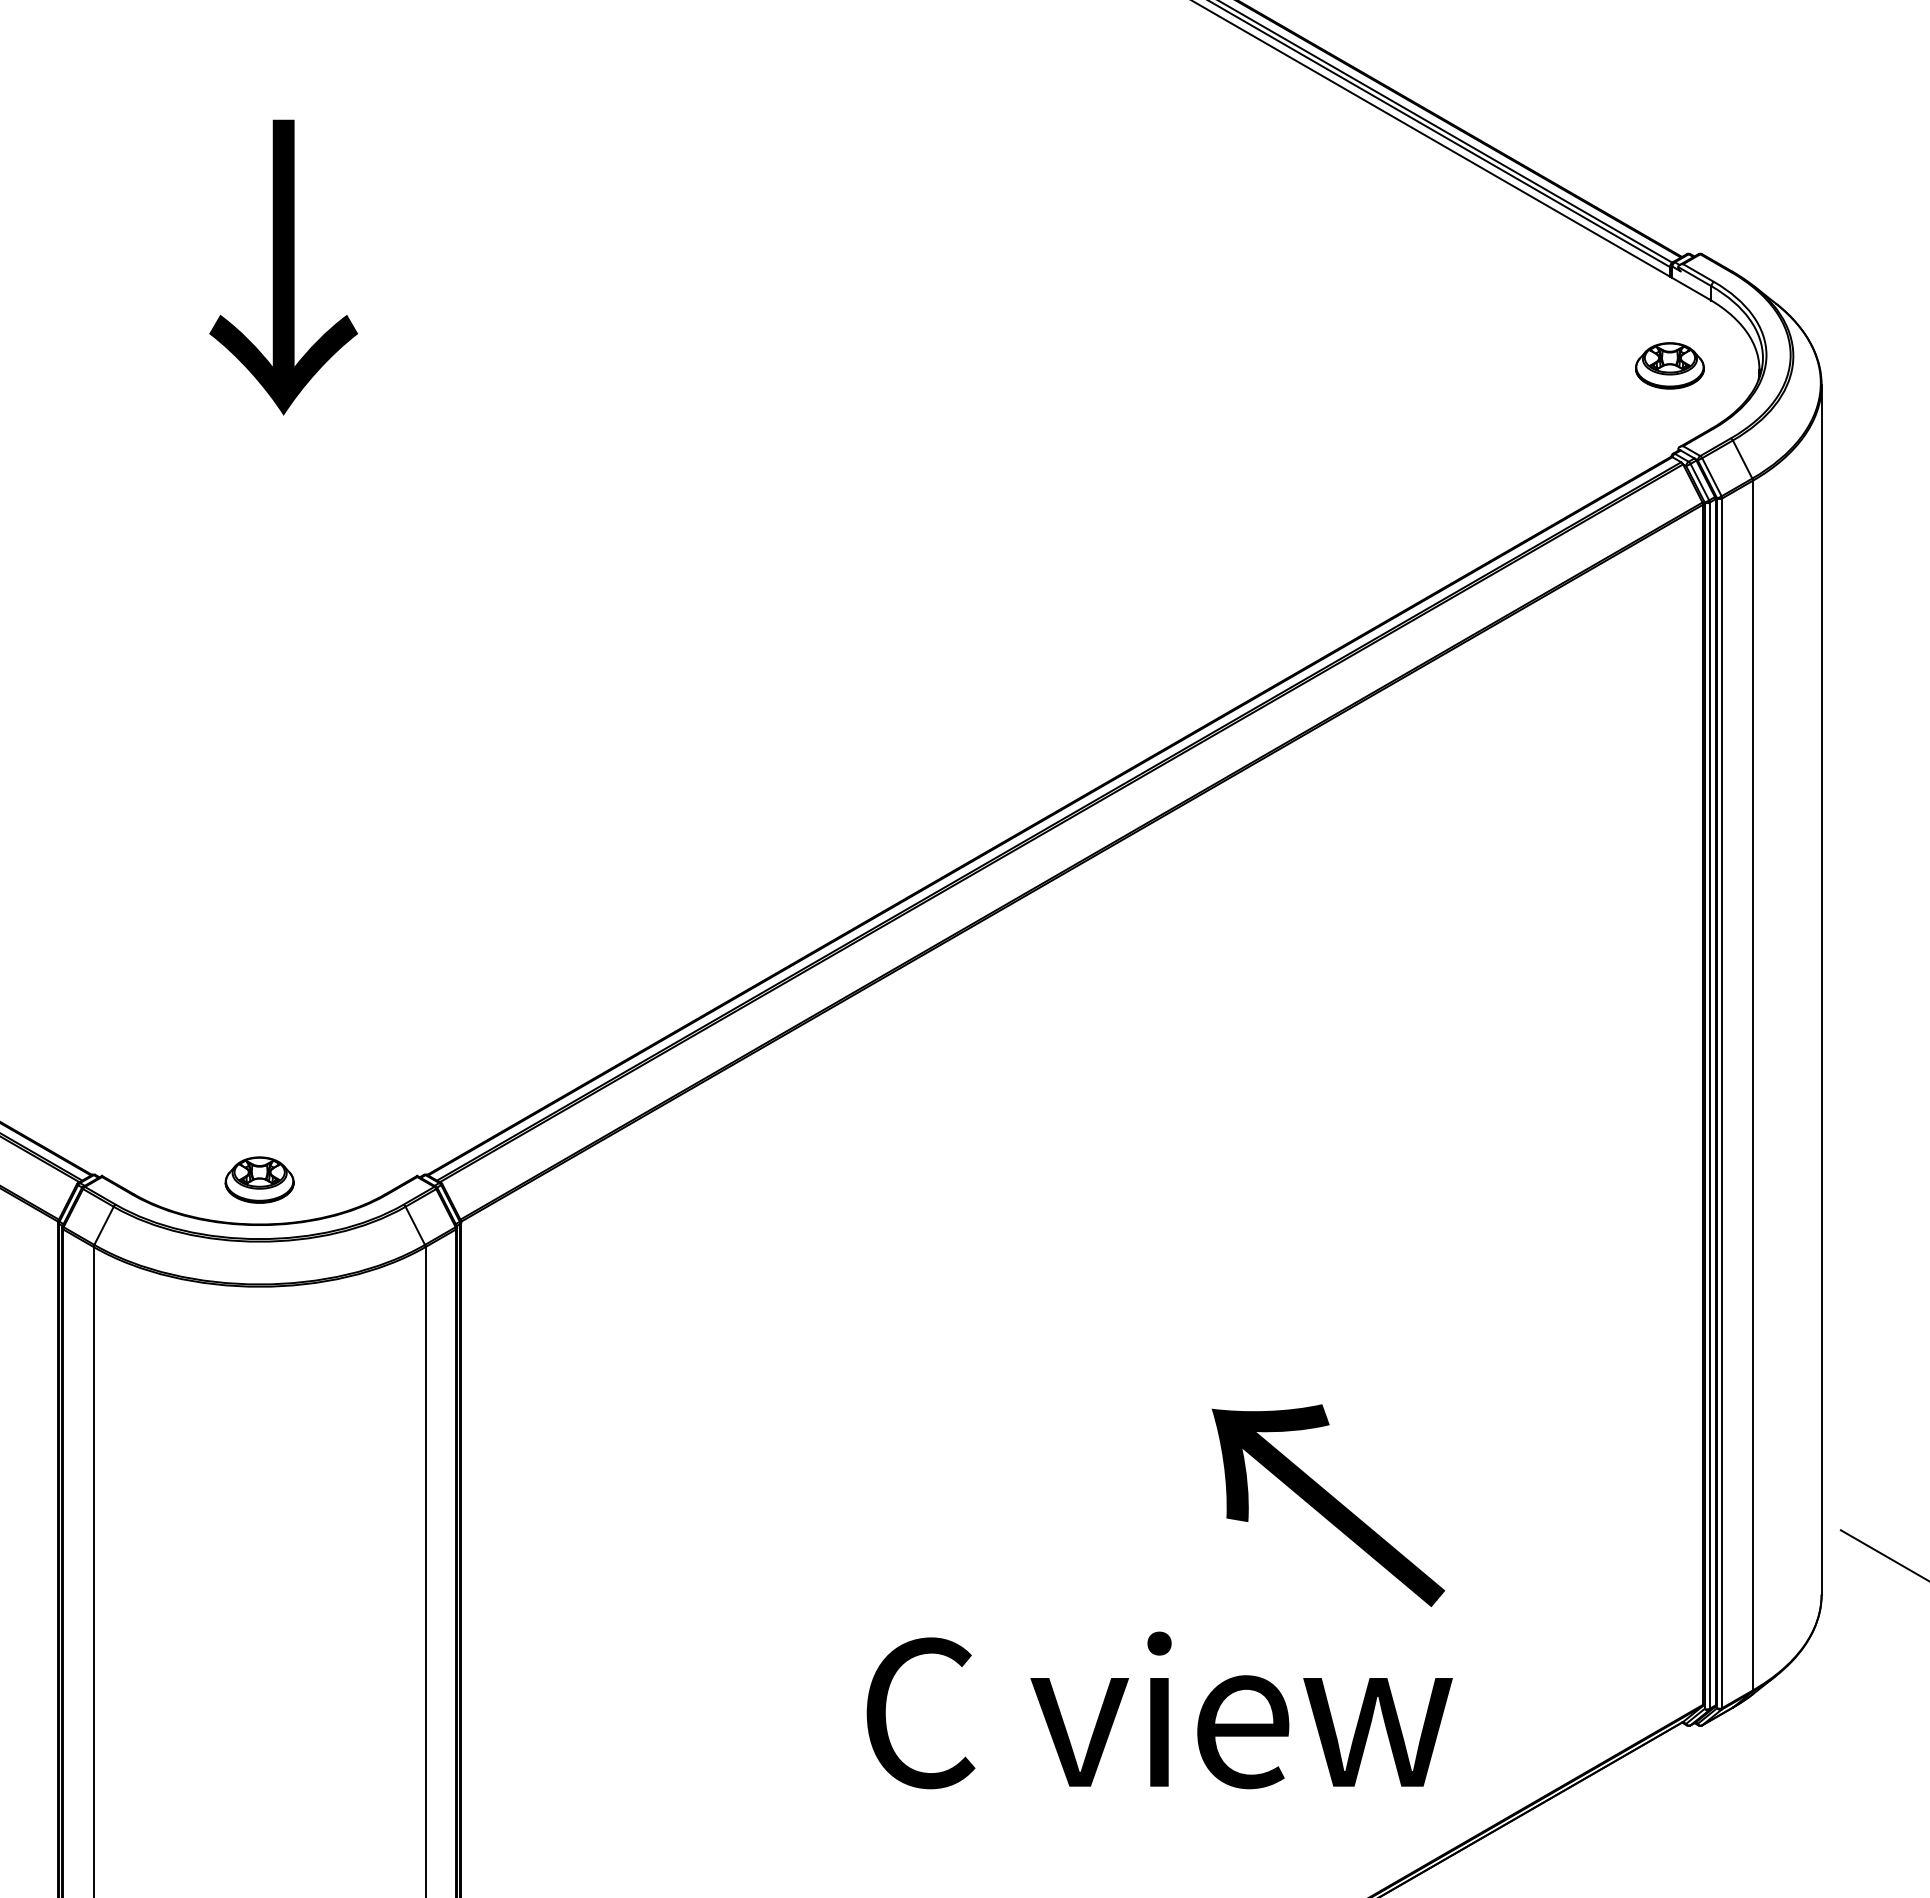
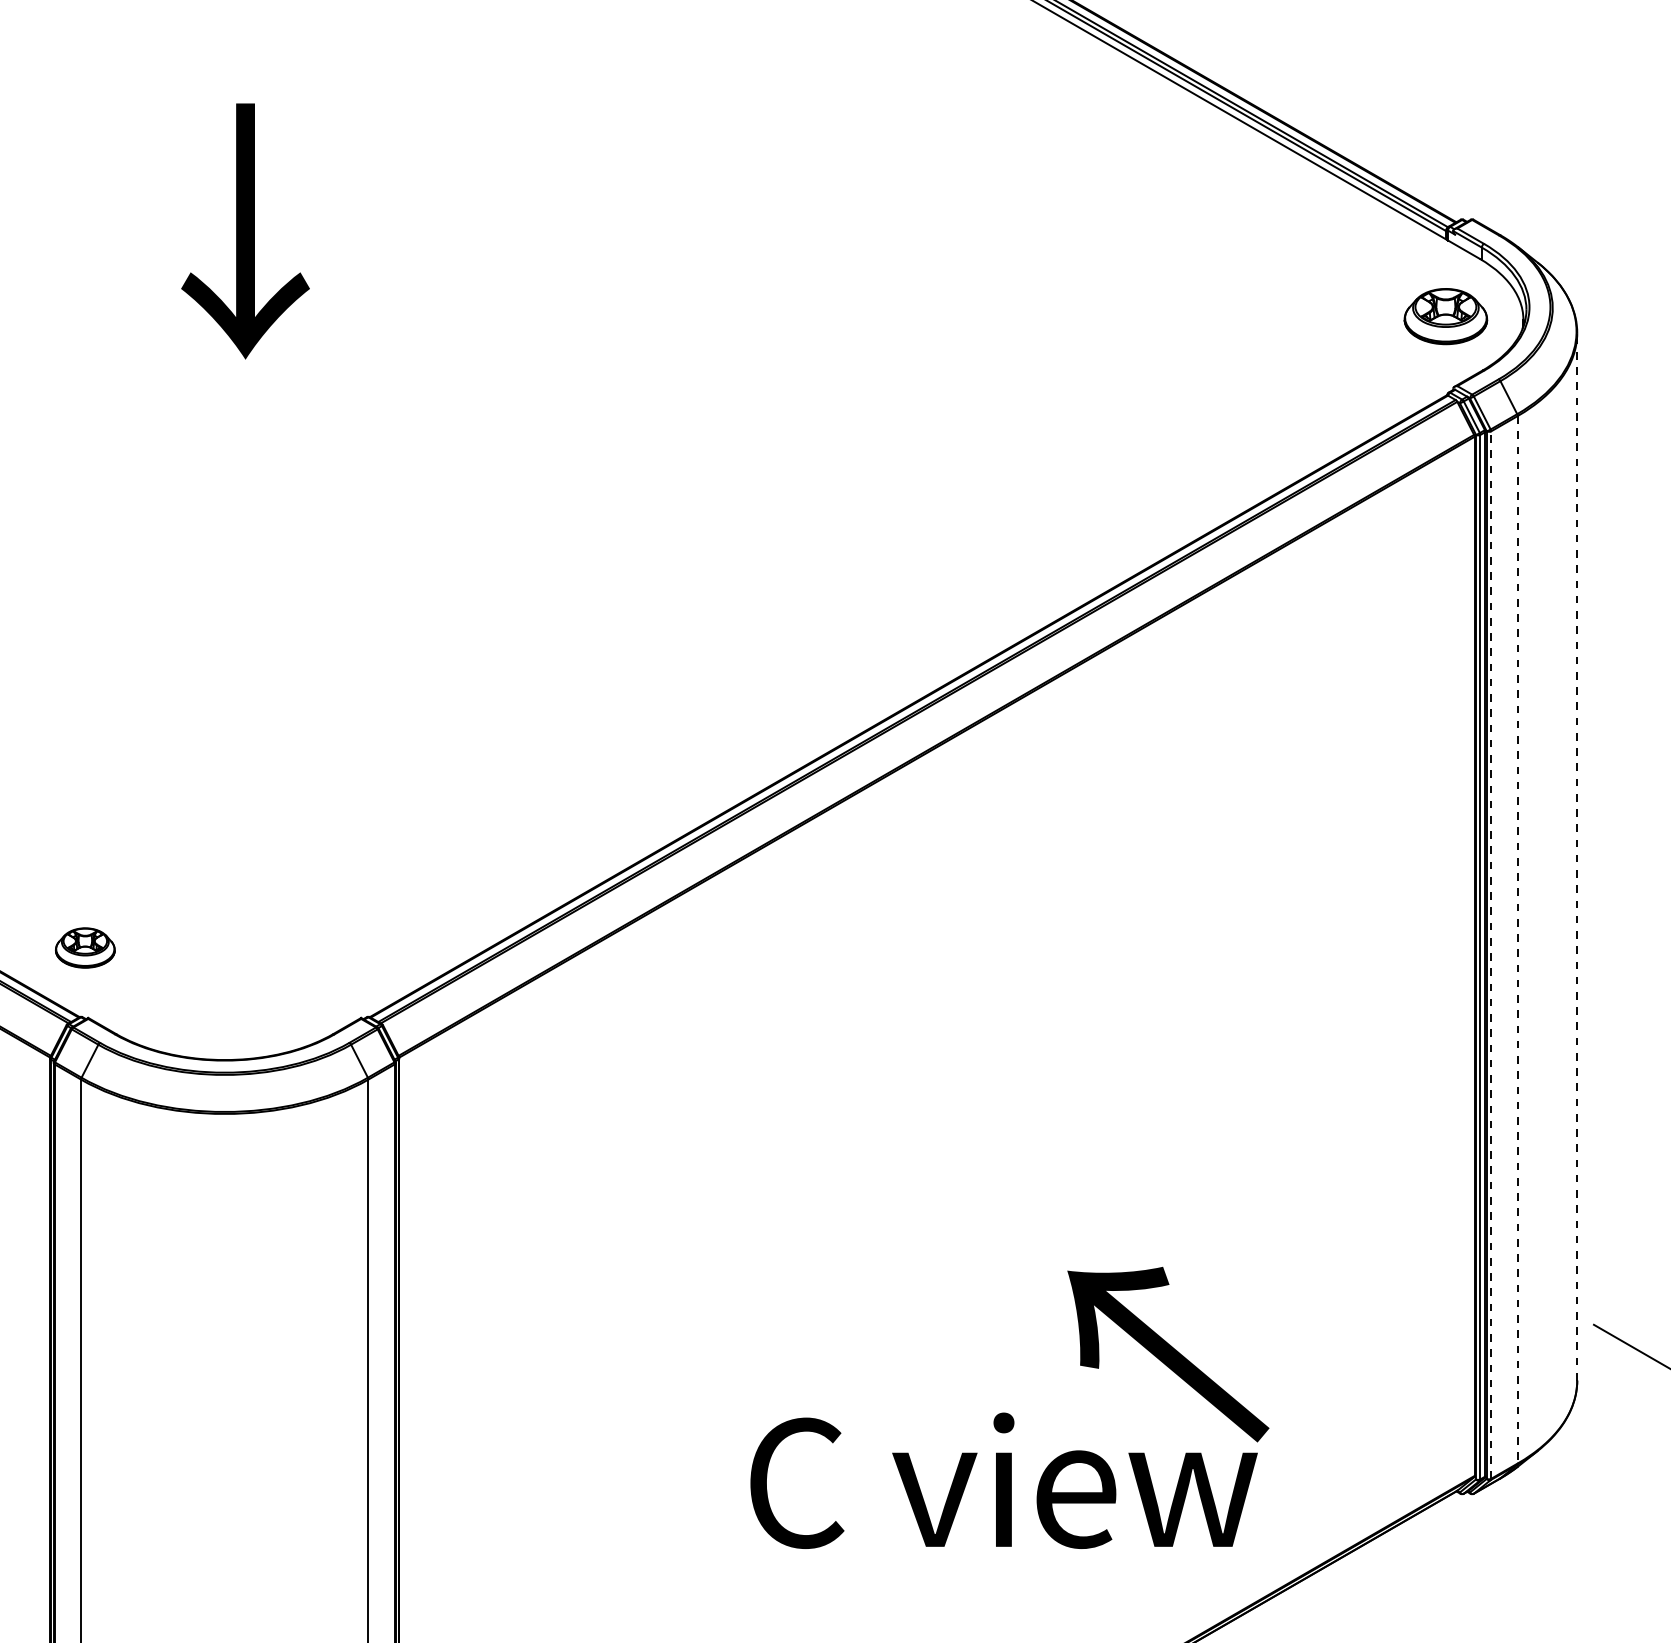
part: (1669, 365) -> (1445, 316), size x1.4
line: (1821, 989) -> (1577, 856), solid -> dashed
line: (1752, 1085) -> (1517, 939), solid -> dashed
line: (1722, 1103) -> (1491, 955), solid -> dashed
part: (259, 1179) -> (85, 947), moved
text: (1328, 1505) -> (1168, 1354), moved

